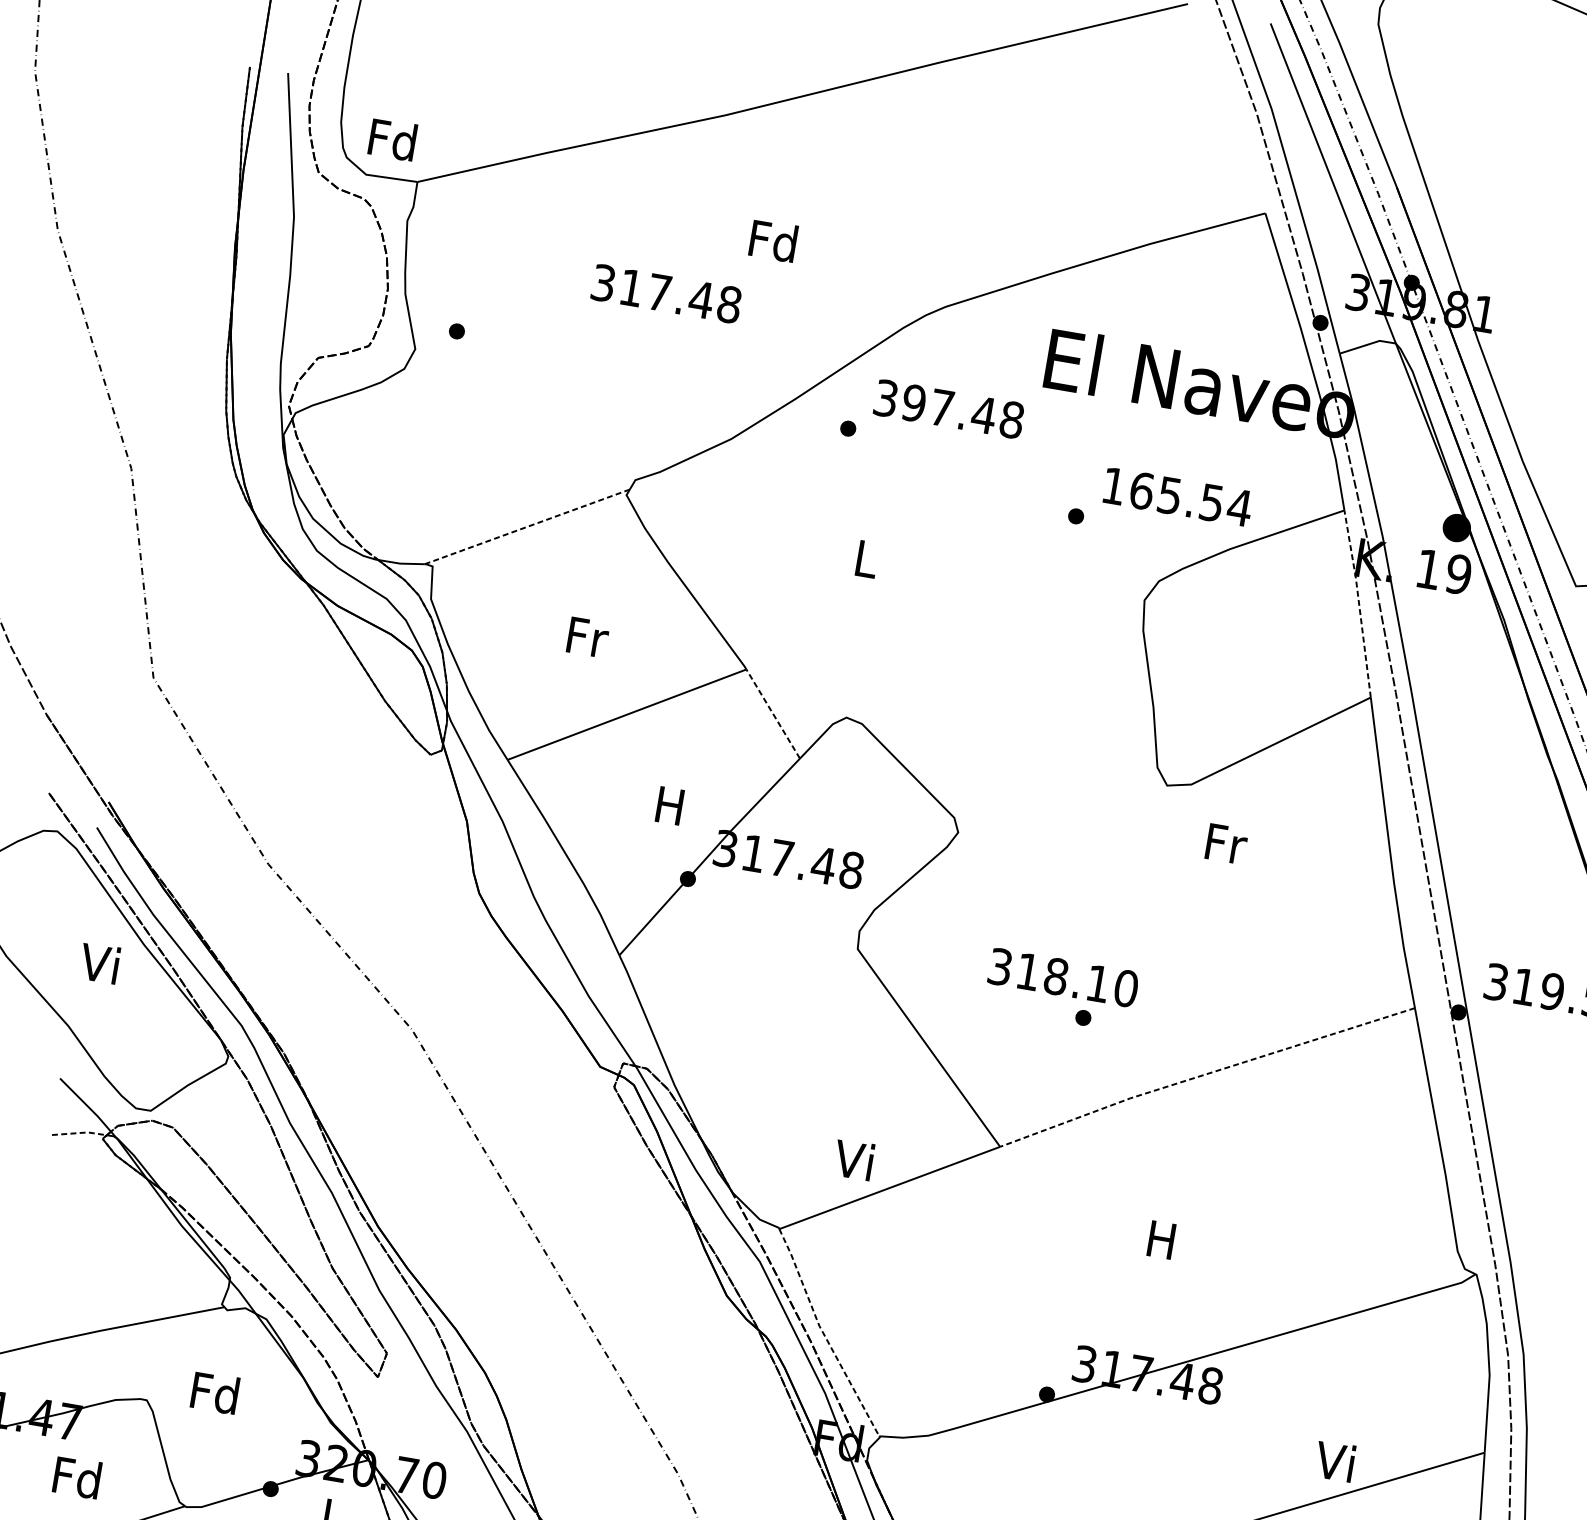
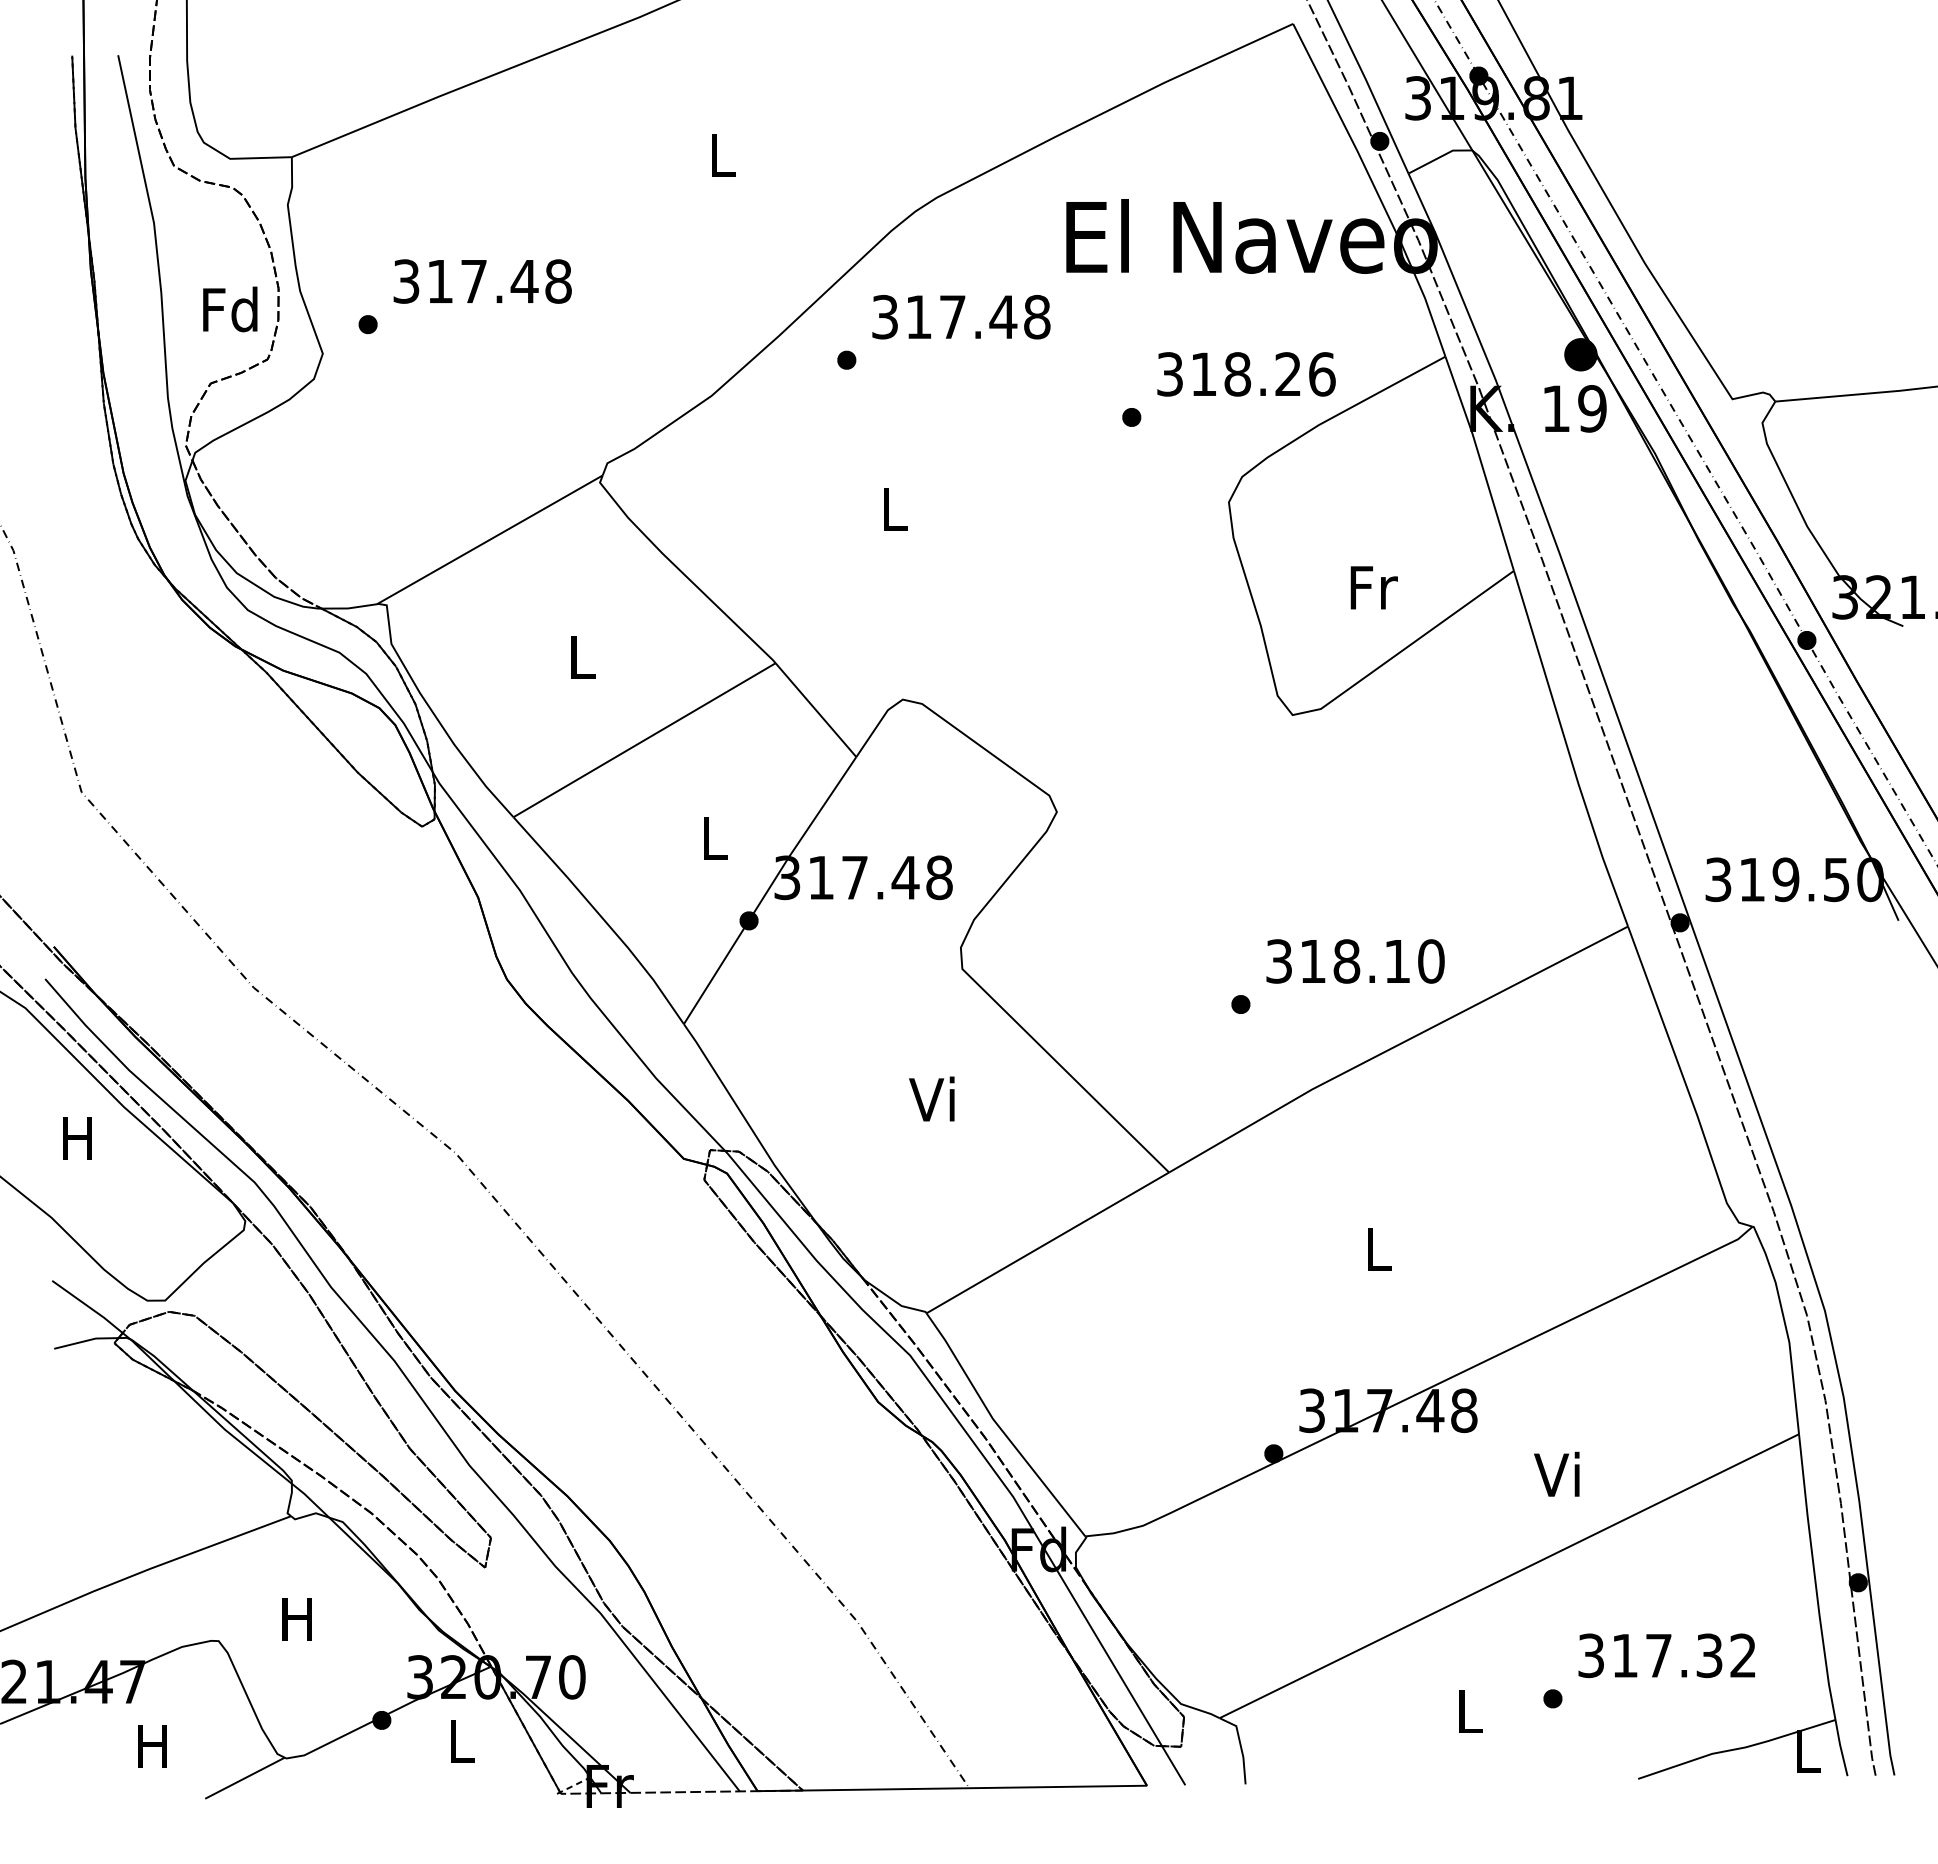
text: (392, 139) -> (230, 309), moved
text: (773, 240) -> (721, 154), Fd -> L
text: (666, 293) -> (482, 281), moved
text: (913, 402) -> (918, 316), 397.48 -> 317.48
text: (1177, 497) -> (1246, 374), 165.54 -> 318.26
line: (527, 526) -> (489, 539), dashed -> solid
line: (1359, 603) -> (1481, 462), dashed -> solid
text: (588, 637) -> (583, 657), Fr -> L
line: (773, 714) -> (816, 710), dashed -> solid
text: (669, 805) -> (712, 838), H -> L
text: (1226, 843) -> (1373, 587), moved
text: (98, 962) -> (74, 1137), Vi -> H
text: (1063, 977) -> (1355, 961), moved
line: (1205, 1074) -> (1395, 1046), dashed -> solid
line: (80, 1132) -> (87, 1340), dashed -> solid
text: (853, 1159) -> (931, 1098), moved
text: (1160, 1239) -> (1376, 1249), H -> L
line: (823, 1333) -> (999, 1427), dashed -> solid
text: (215, 1392) -> (297, 1618), Fd -> H
text: (1334, 1460) -> (1556, 1473), moved
text: (77, 1477) -> (152, 1745), Fd -> H

